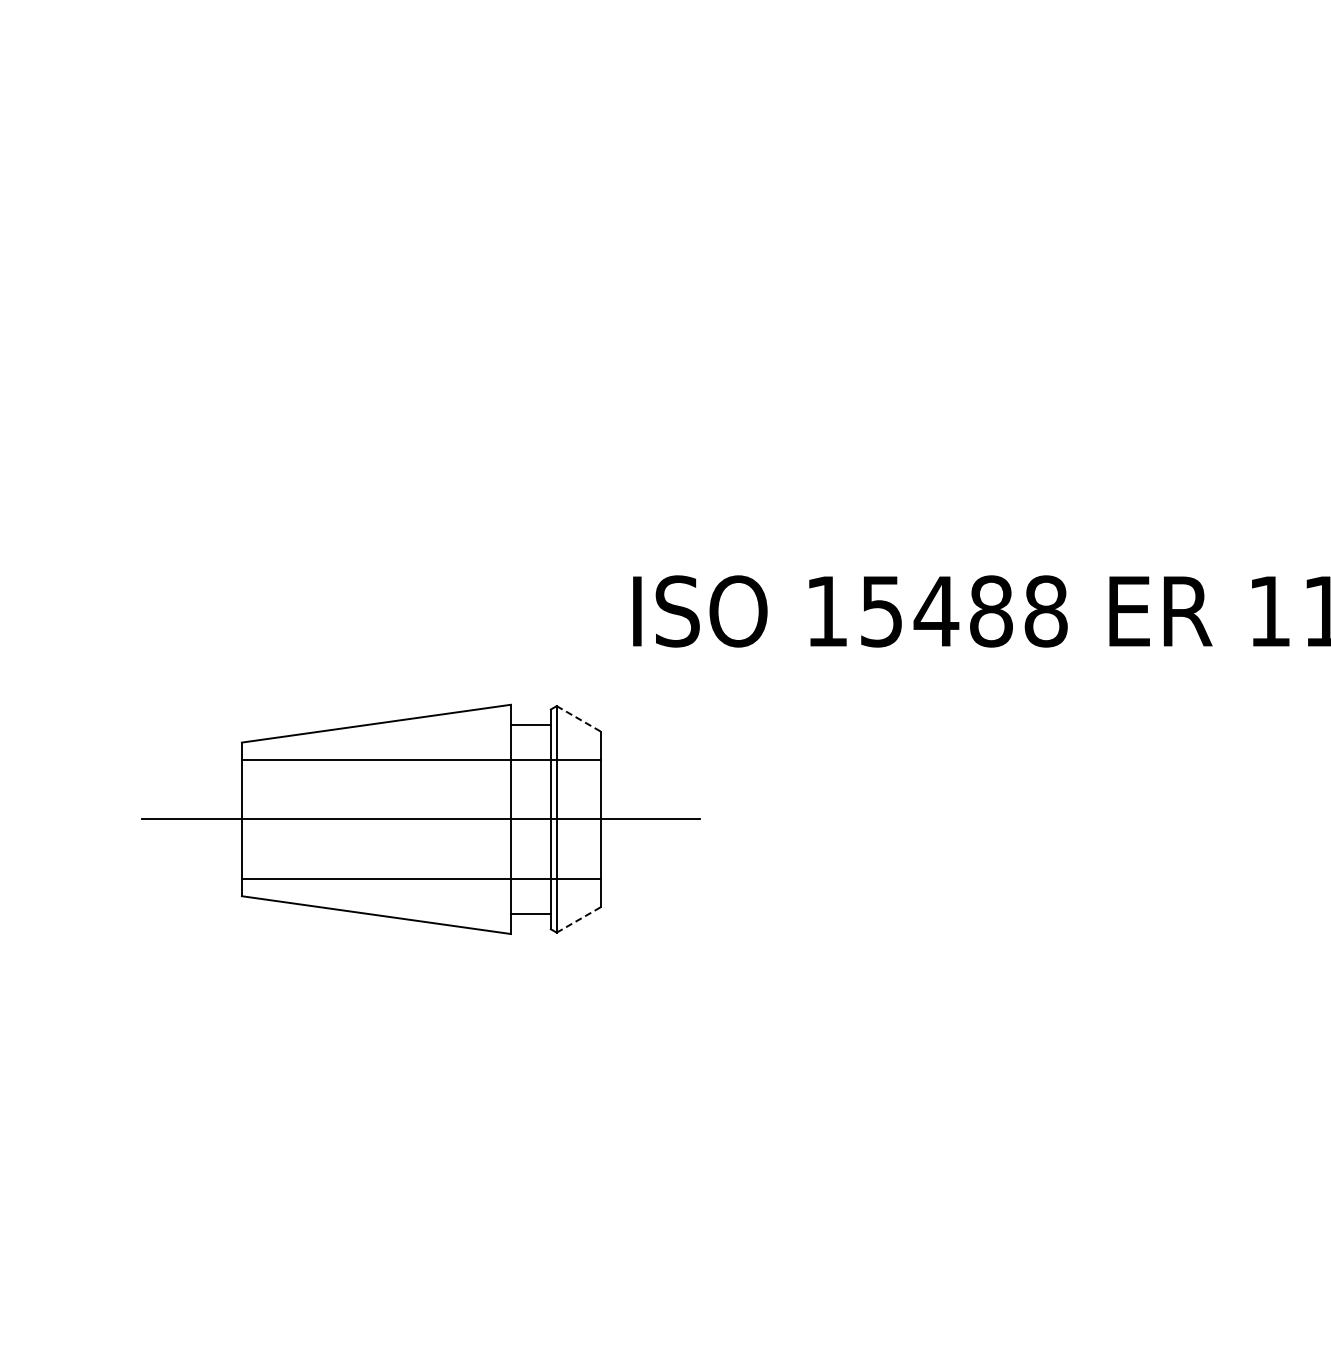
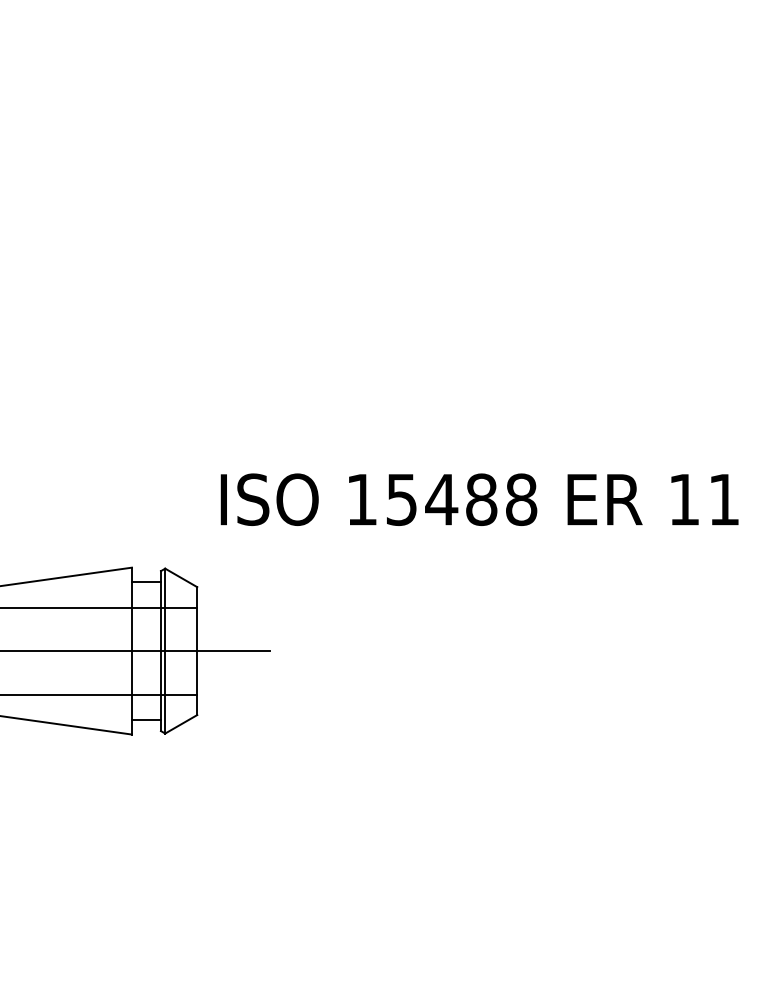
line: (578, 718) -> (181, 577), dashed -> solid
line: (578, 920) -> (181, 724), dashed -> solid

